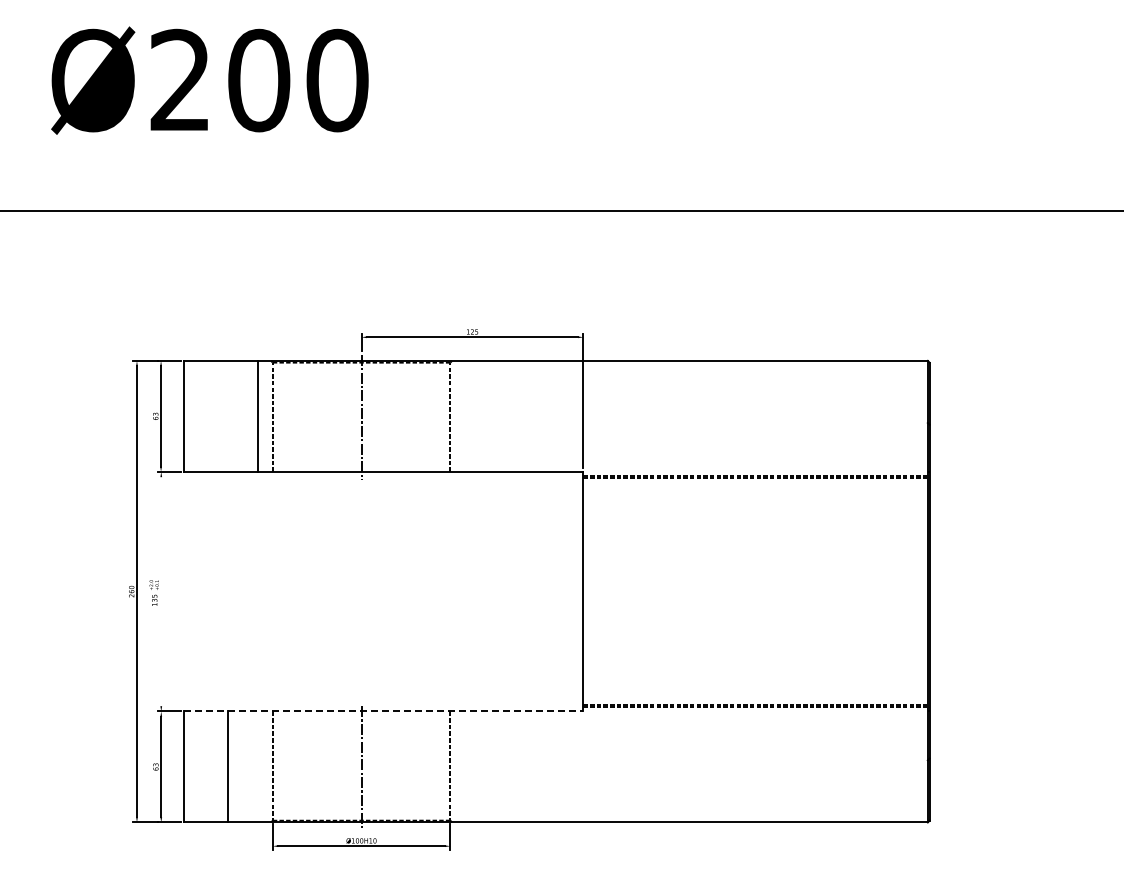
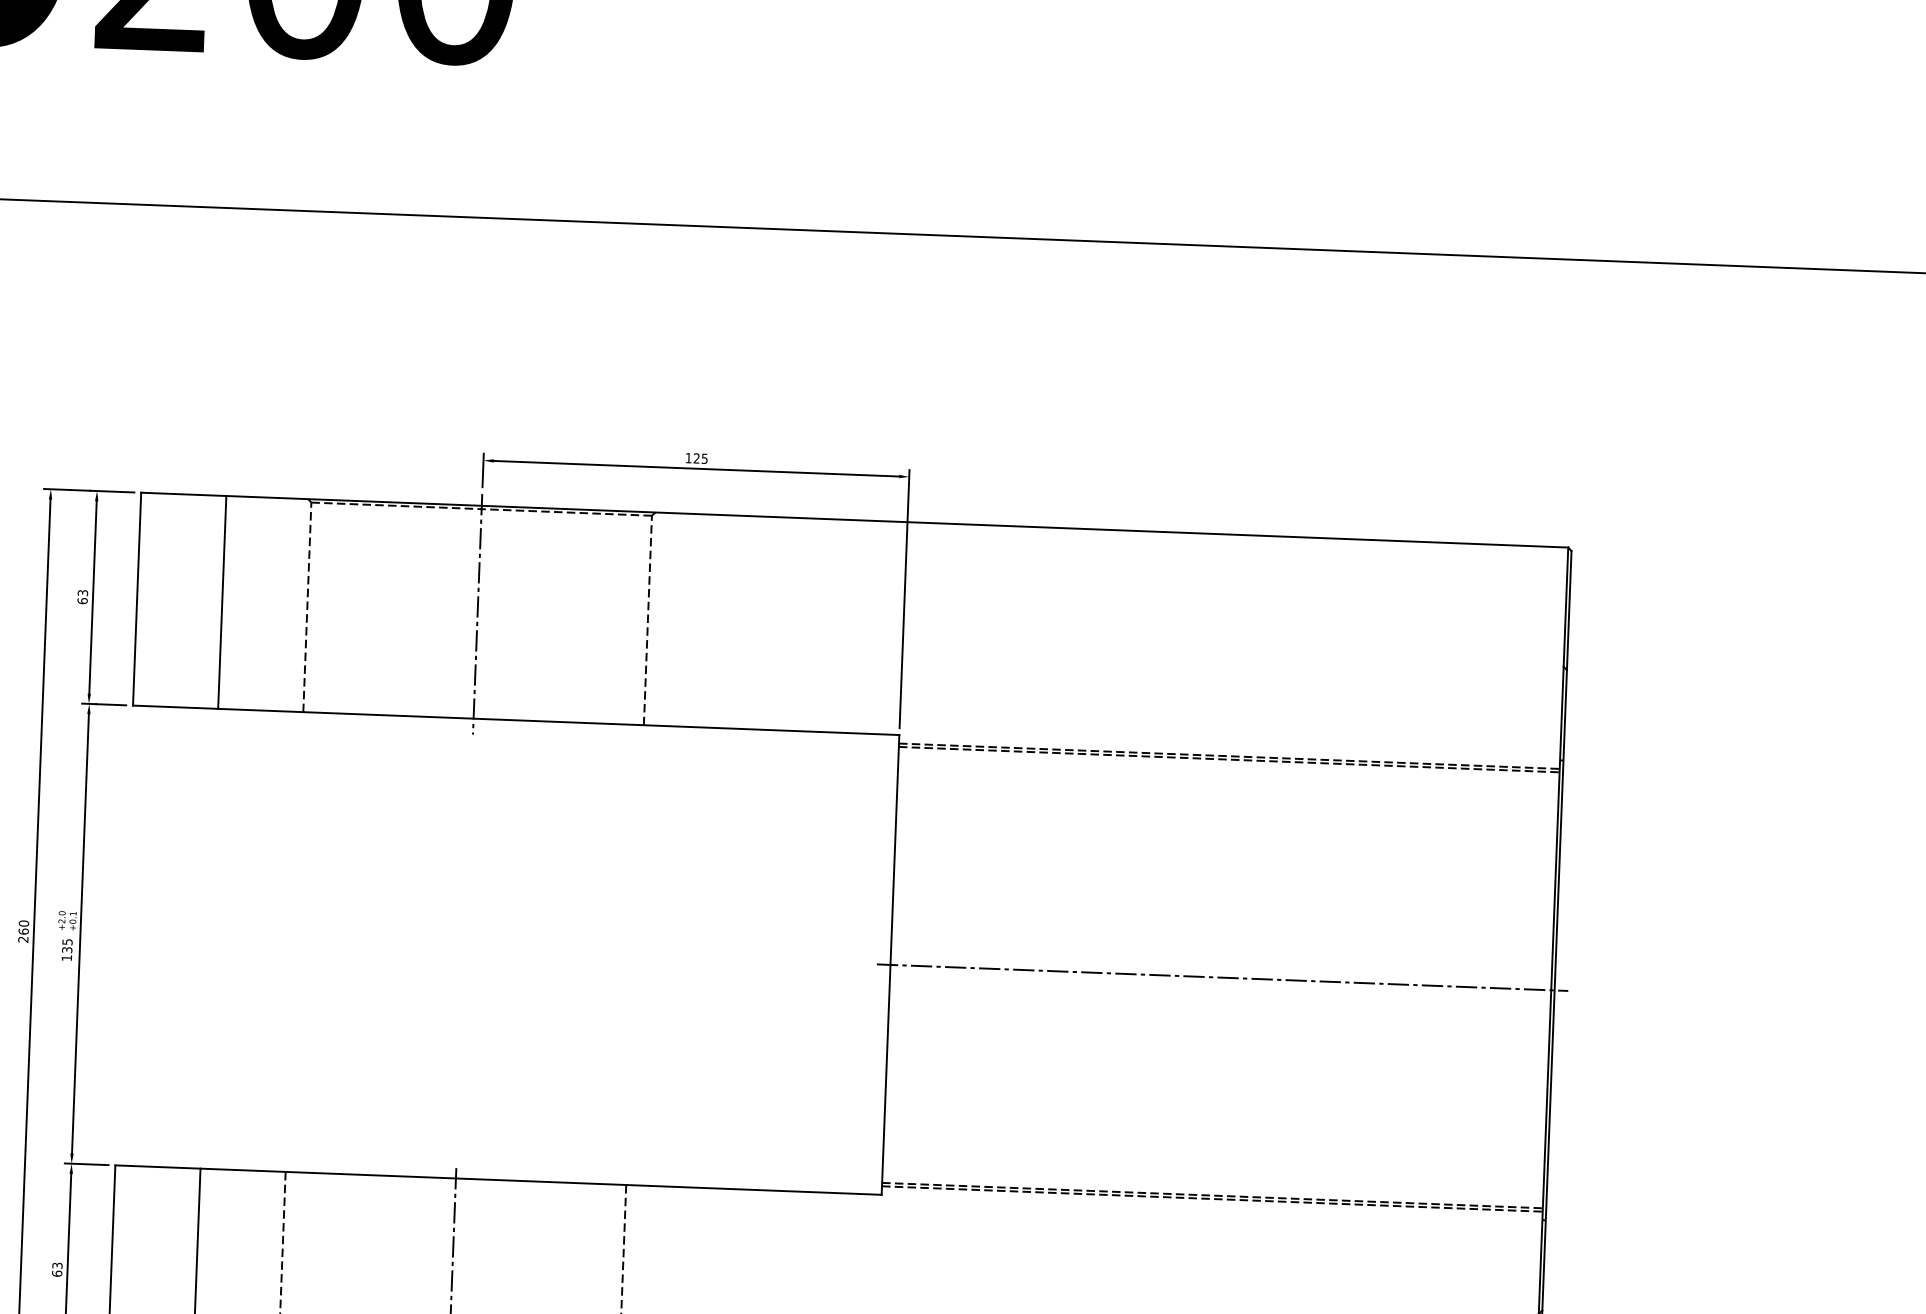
line: (258, 415) -> (222, 600), moved
line: (161, 591) -> (80, 933), added
line: (756, 591) -> (1222, 977), added
line: (383, 711) -> (498, 1180), dashed -> solid

